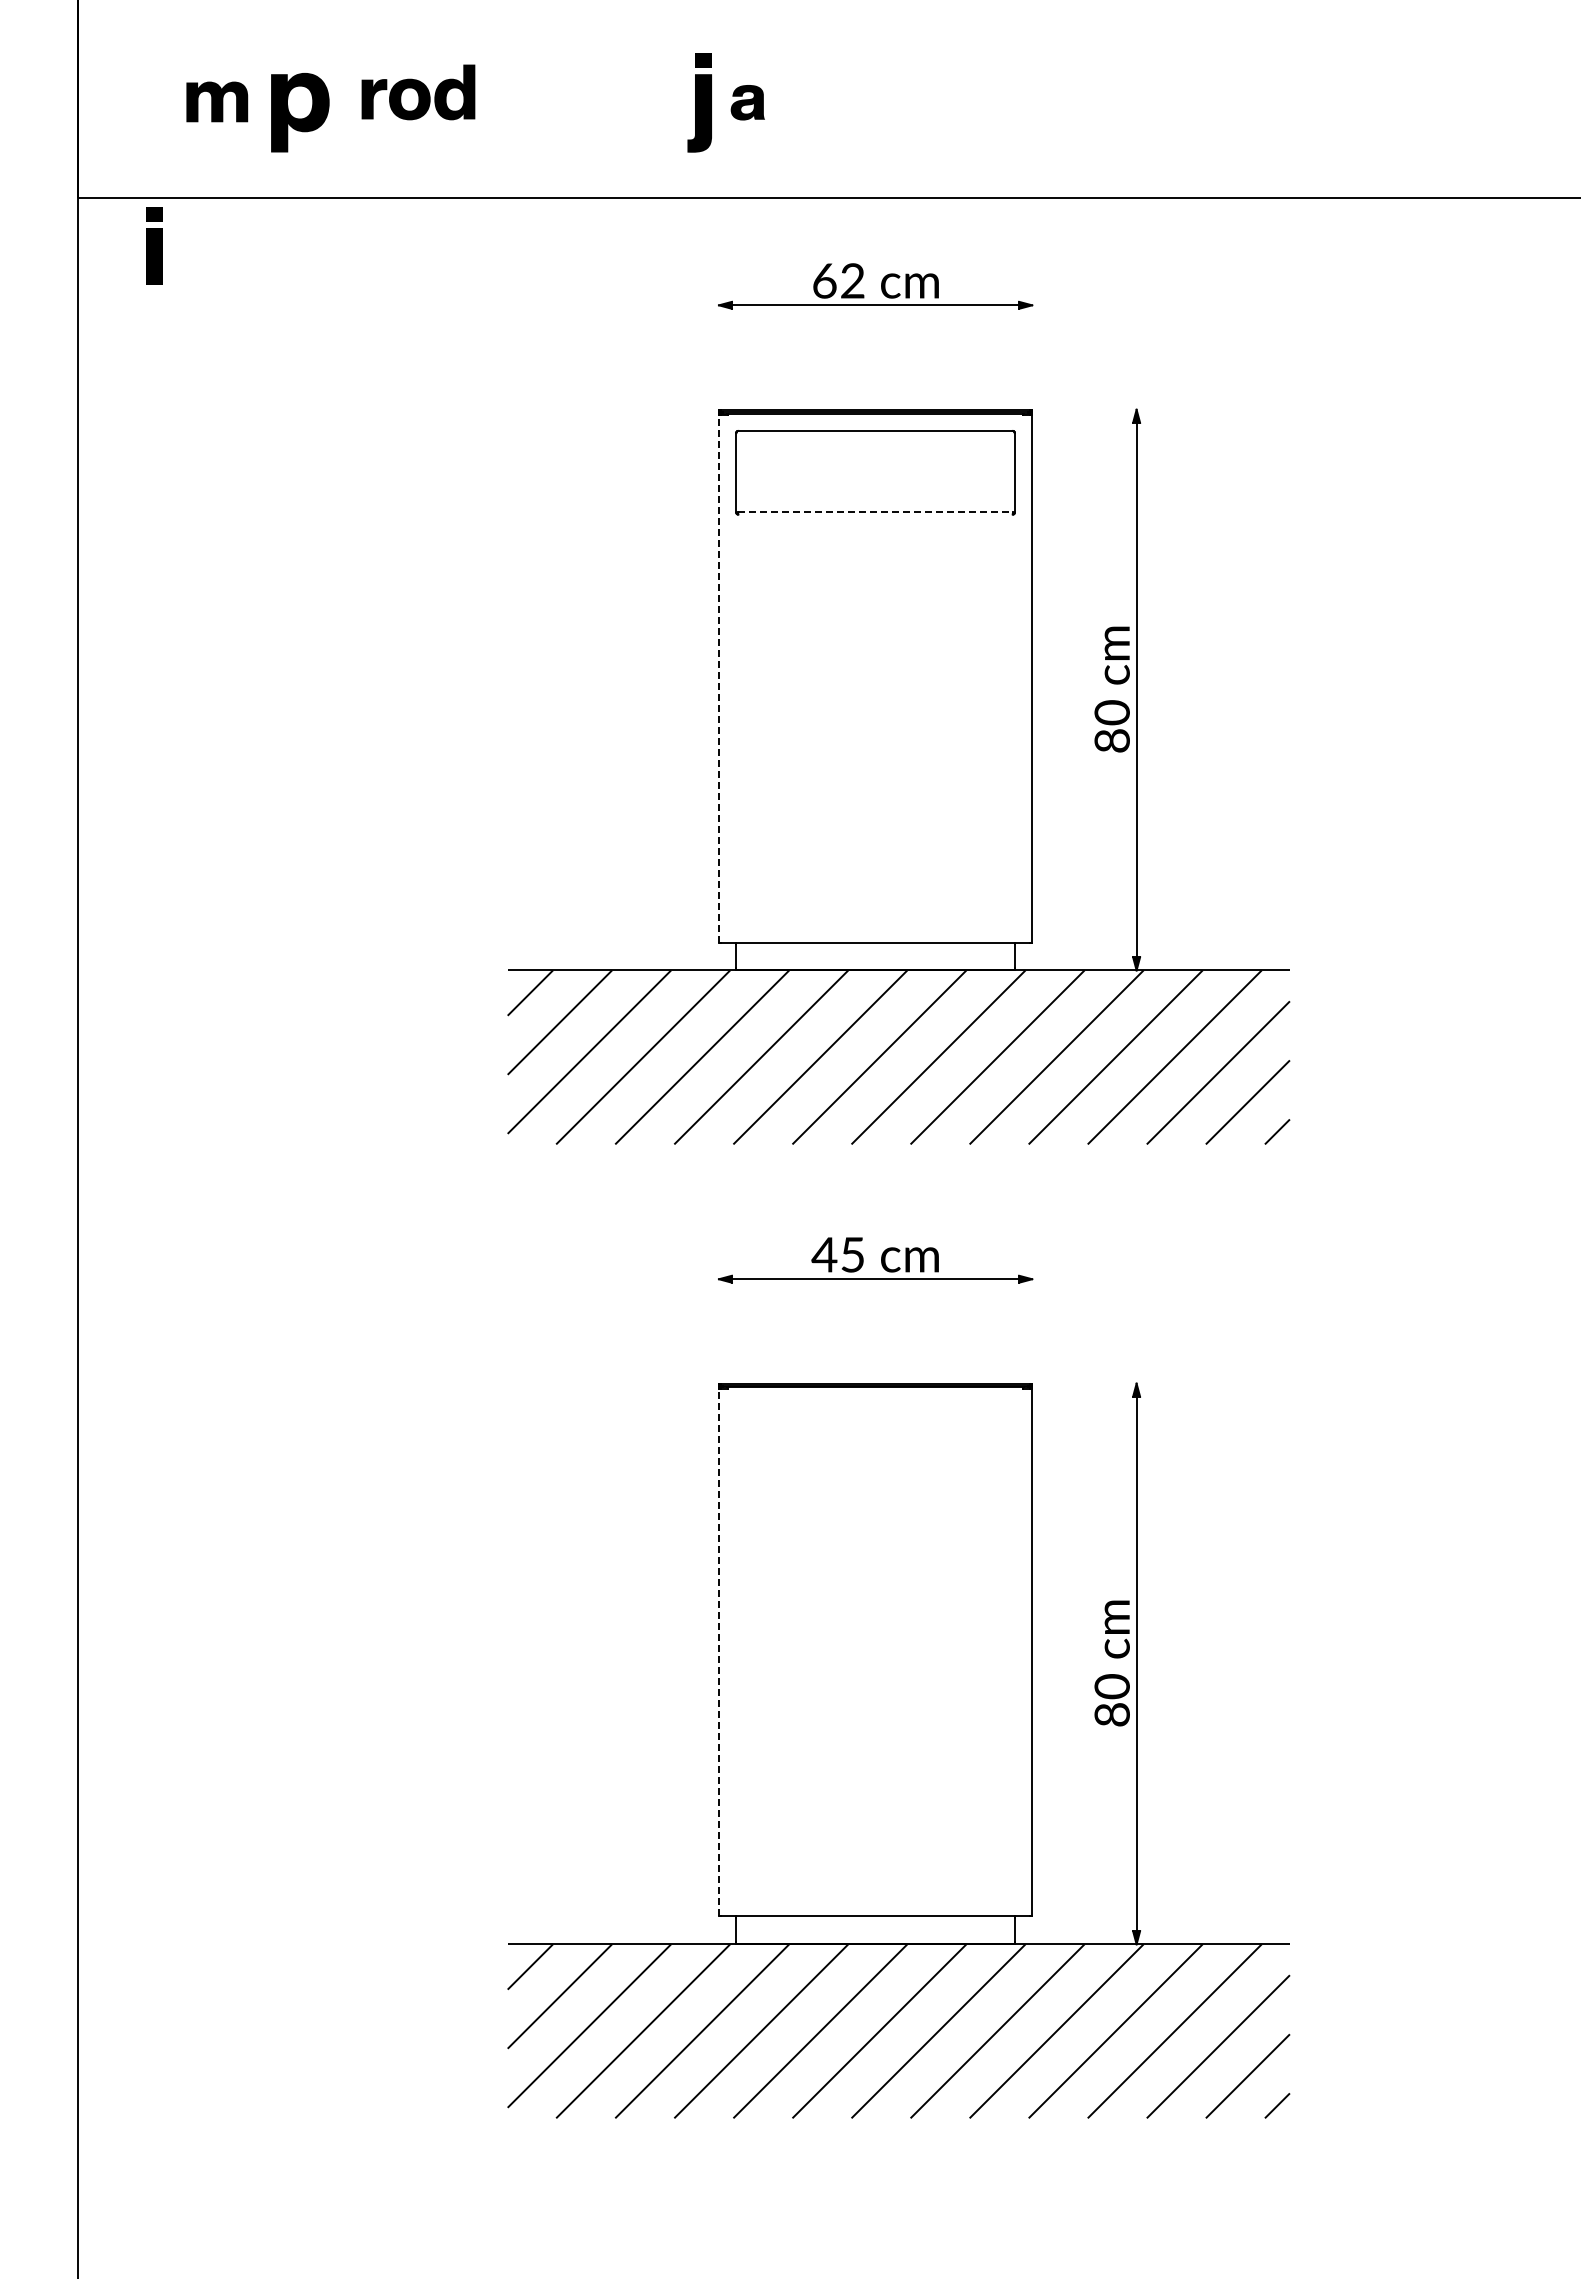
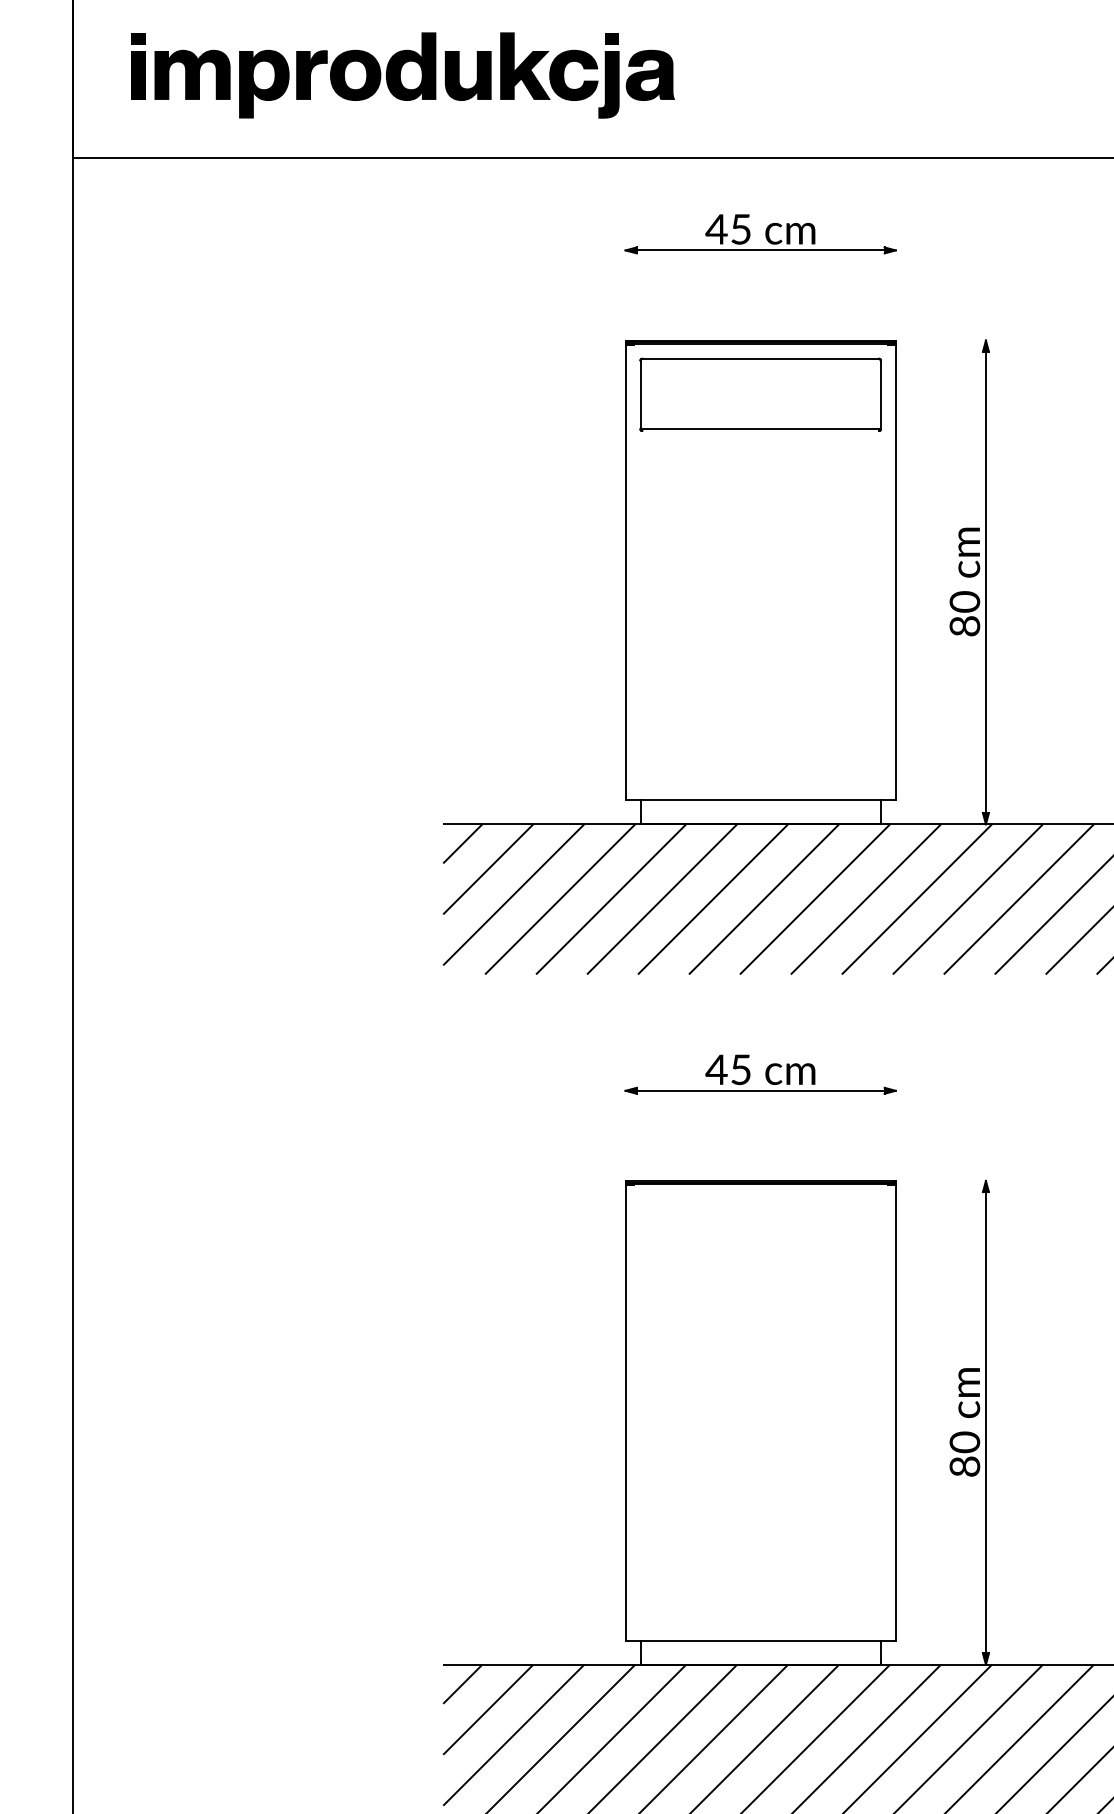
fill: (602, 91) -> (525, 65), added
part: (418, 92) -> (366, 66), size x1.43
part: (217, 101) -> (192, 74), size x1.43
fill: (658, 102) -> (573, 75), added
part: (747, 102) -> (650, 75), size x1.67
fill: (536, 103) -> (468, 76), added
part: (154, 245) -> (138, 65), moved
text: (837, 280) -> (727, 228), 62 -> 45
line: (876, 512) -> (761, 429), dashed -> solid
line: (718, 678) -> (625, 572), dashed -> solid
line: (718, 1652) -> (625, 1412), dashed -> solid

